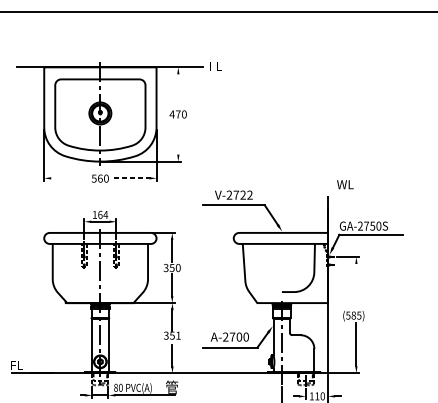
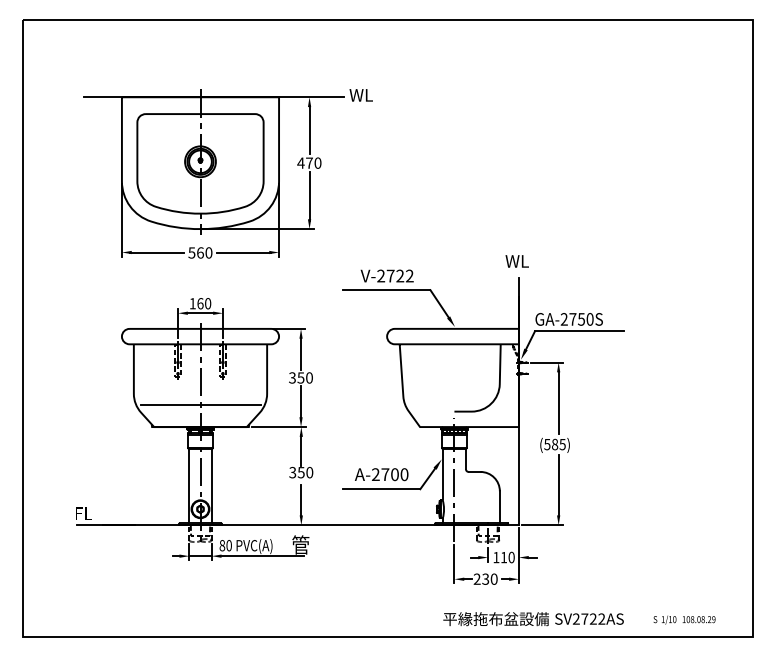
text: (214, 66) -> (360, 95), FL -> WL
line: (178, 90) -> (309, 129), added
line: (178, 137) -> (309, 195), added
line: (69, 178) -> (157, 252), added
line: (131, 178) -> (243, 252), dashed -> solid
text: (344, 184) -> (516, 261), moved
text: (105, 214) -> (207, 303), 164 -> 160
line: (100, 286) -> (200, 404), added
line: (356, 286) -> (558, 403), added
text: (178, 335) -> (309, 472), 351 -> 350

